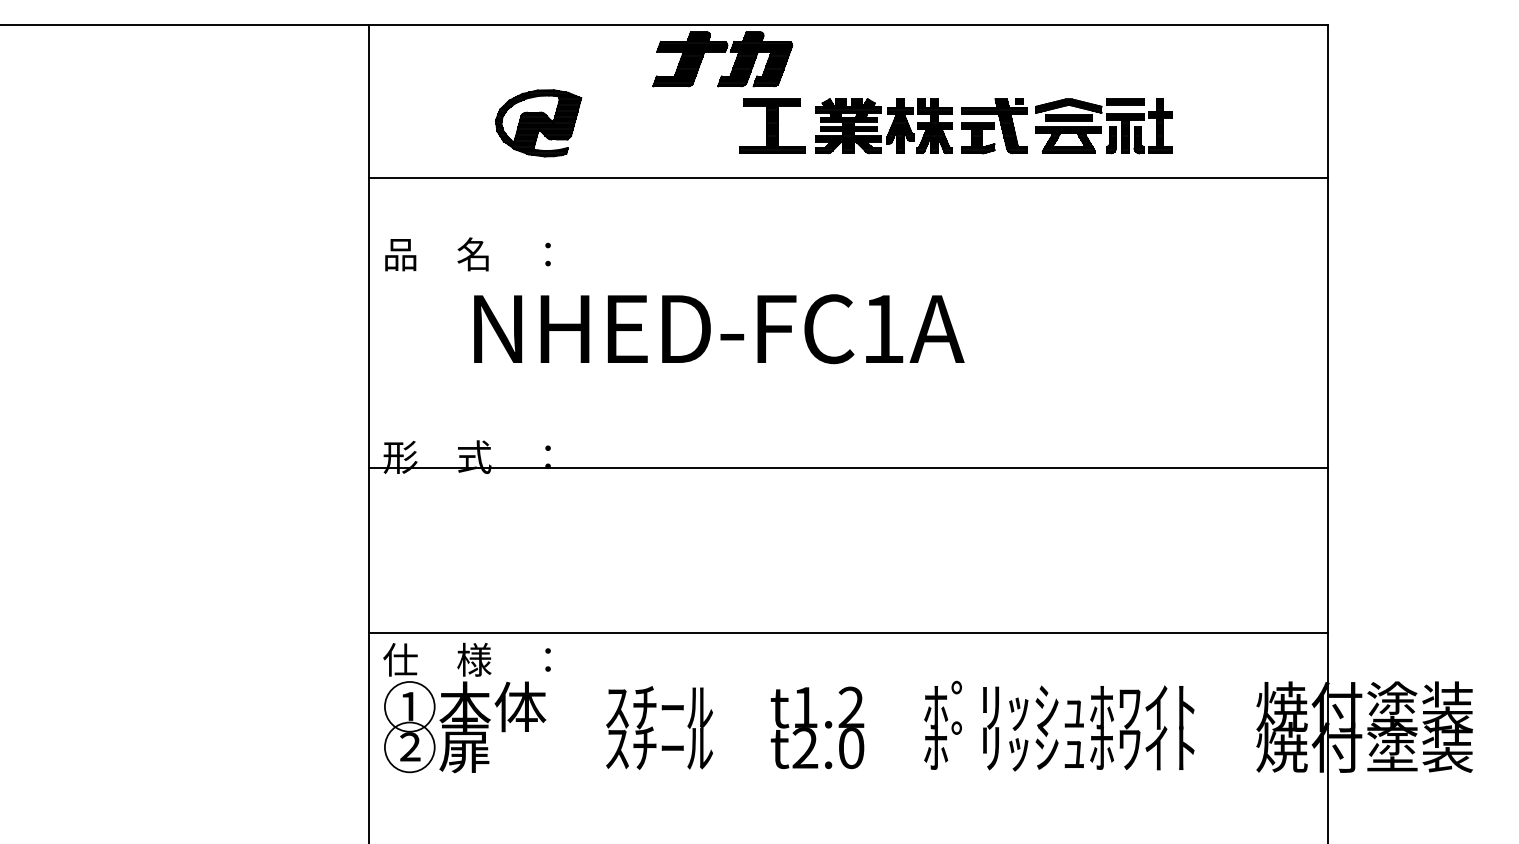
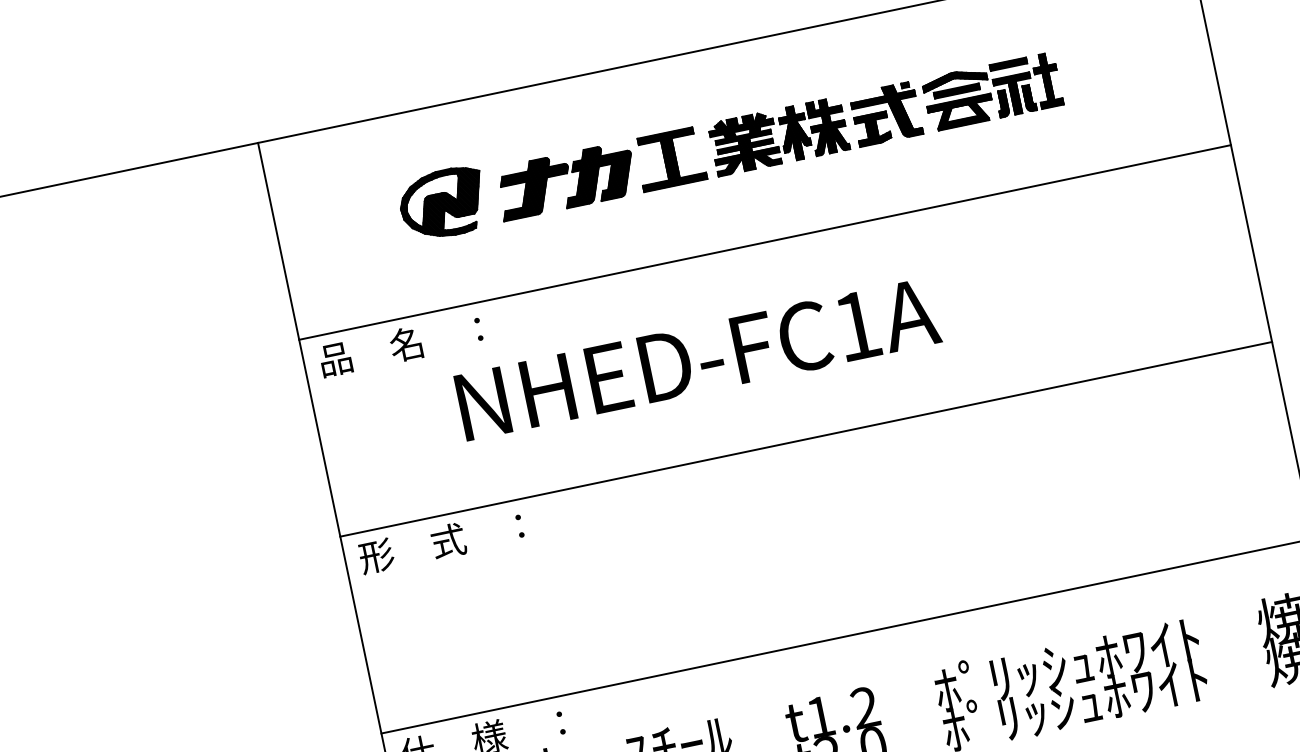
part: (722, 52) -> (564, 174), moved
line: (848, 177) -> (765, 242), moved
text: (719, 329) -> (698, 359), moved
line: (848, 467) -> (806, 439), moved

